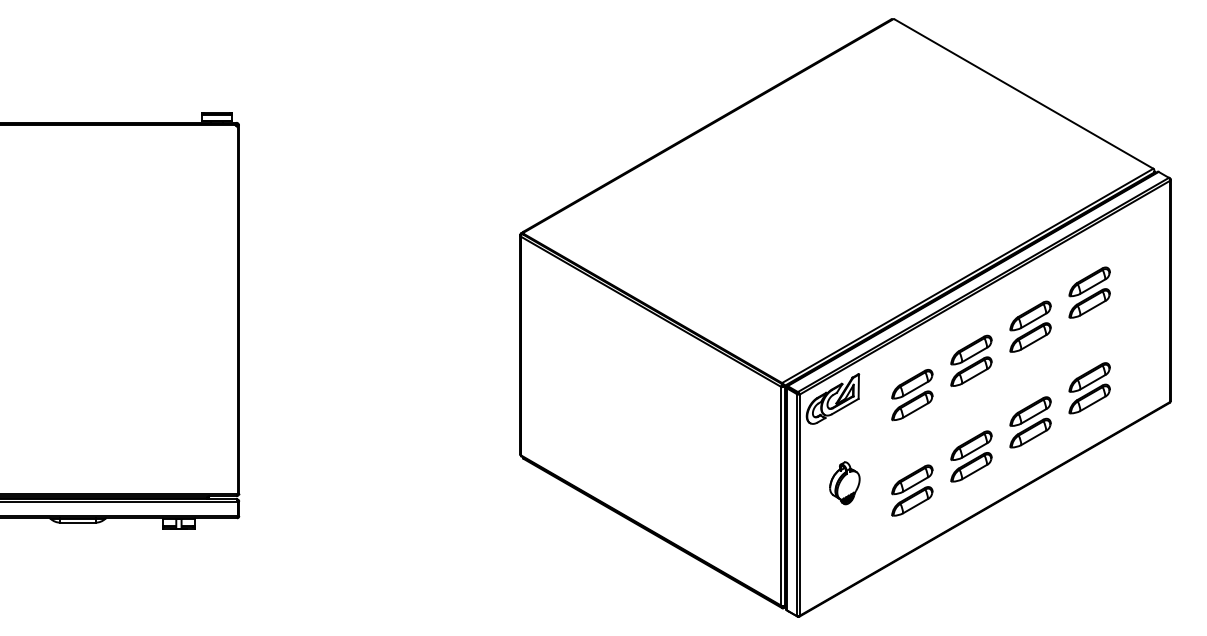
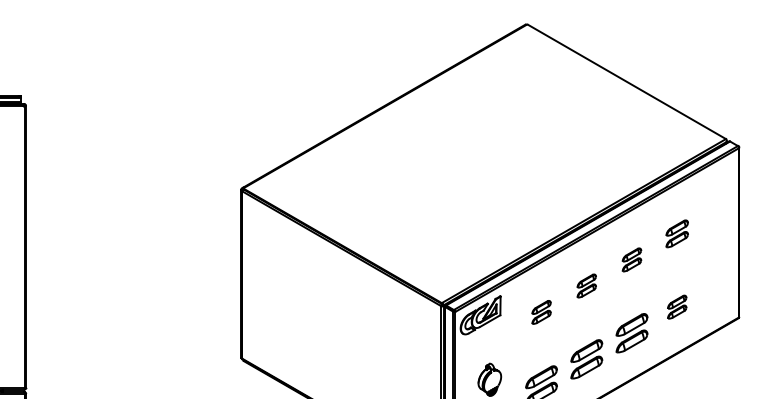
part: (1089, 292) -> (677, 233), size x0.7
part: (1030, 326) -> (631, 259), size x0.6
part: (971, 360) -> (586, 285), size x0.6
part: (1089, 388) -> (677, 307), size x0.6
part: (912, 395) -> (541, 312), size x0.6

